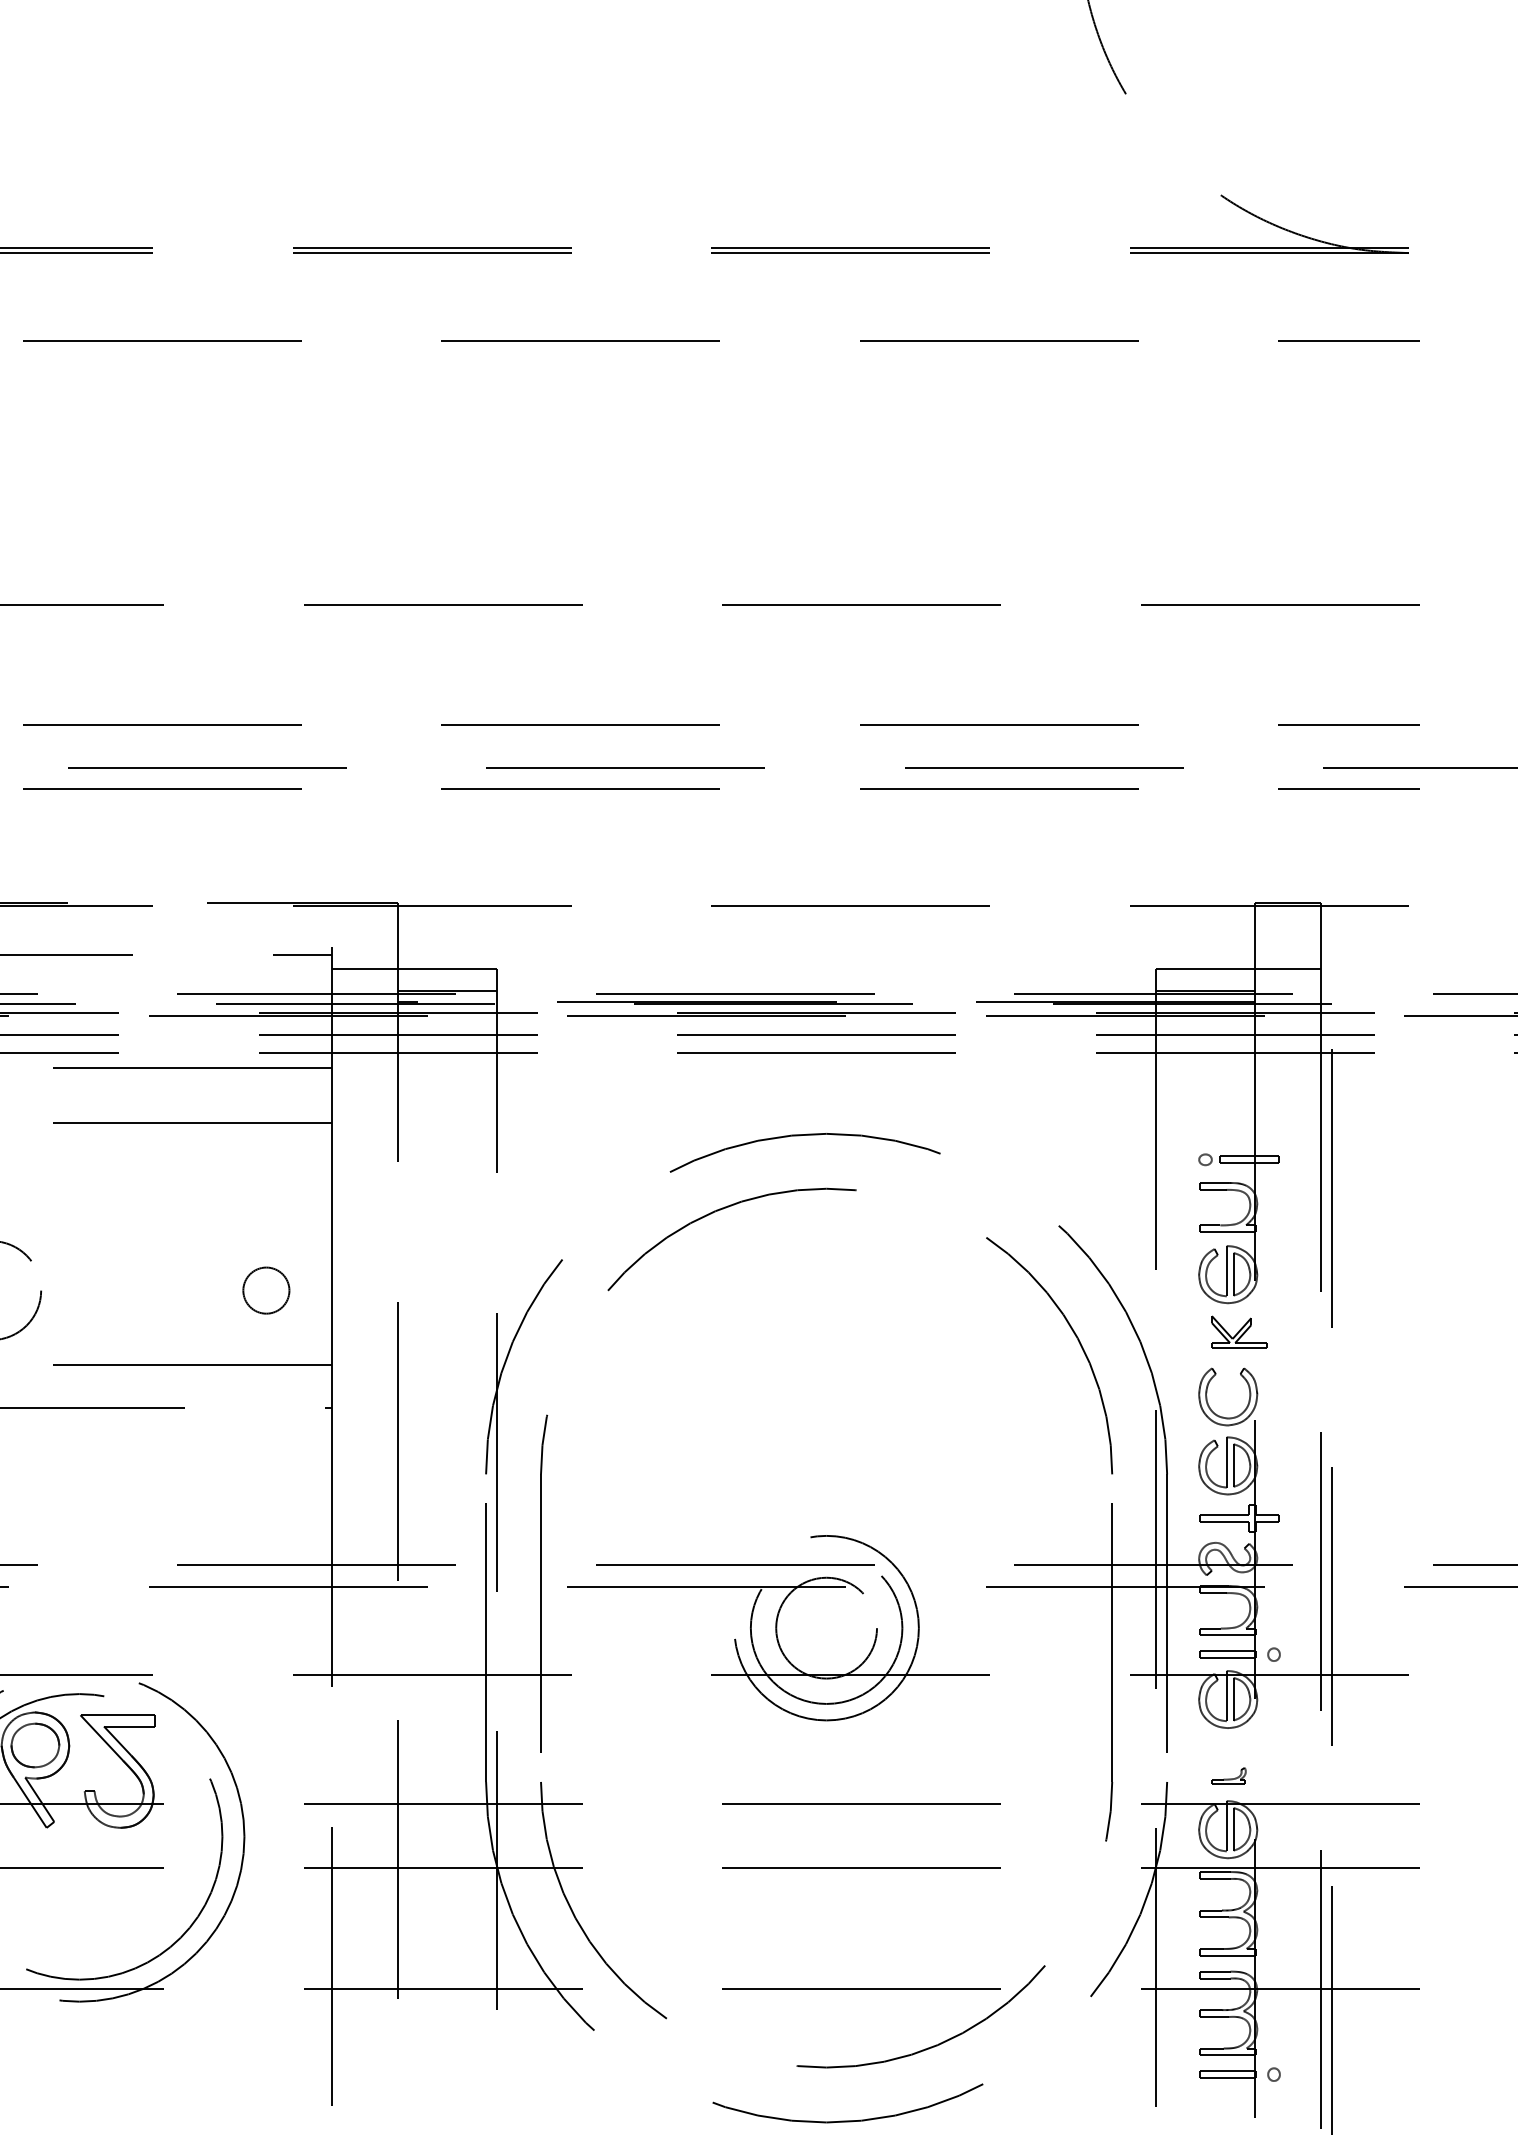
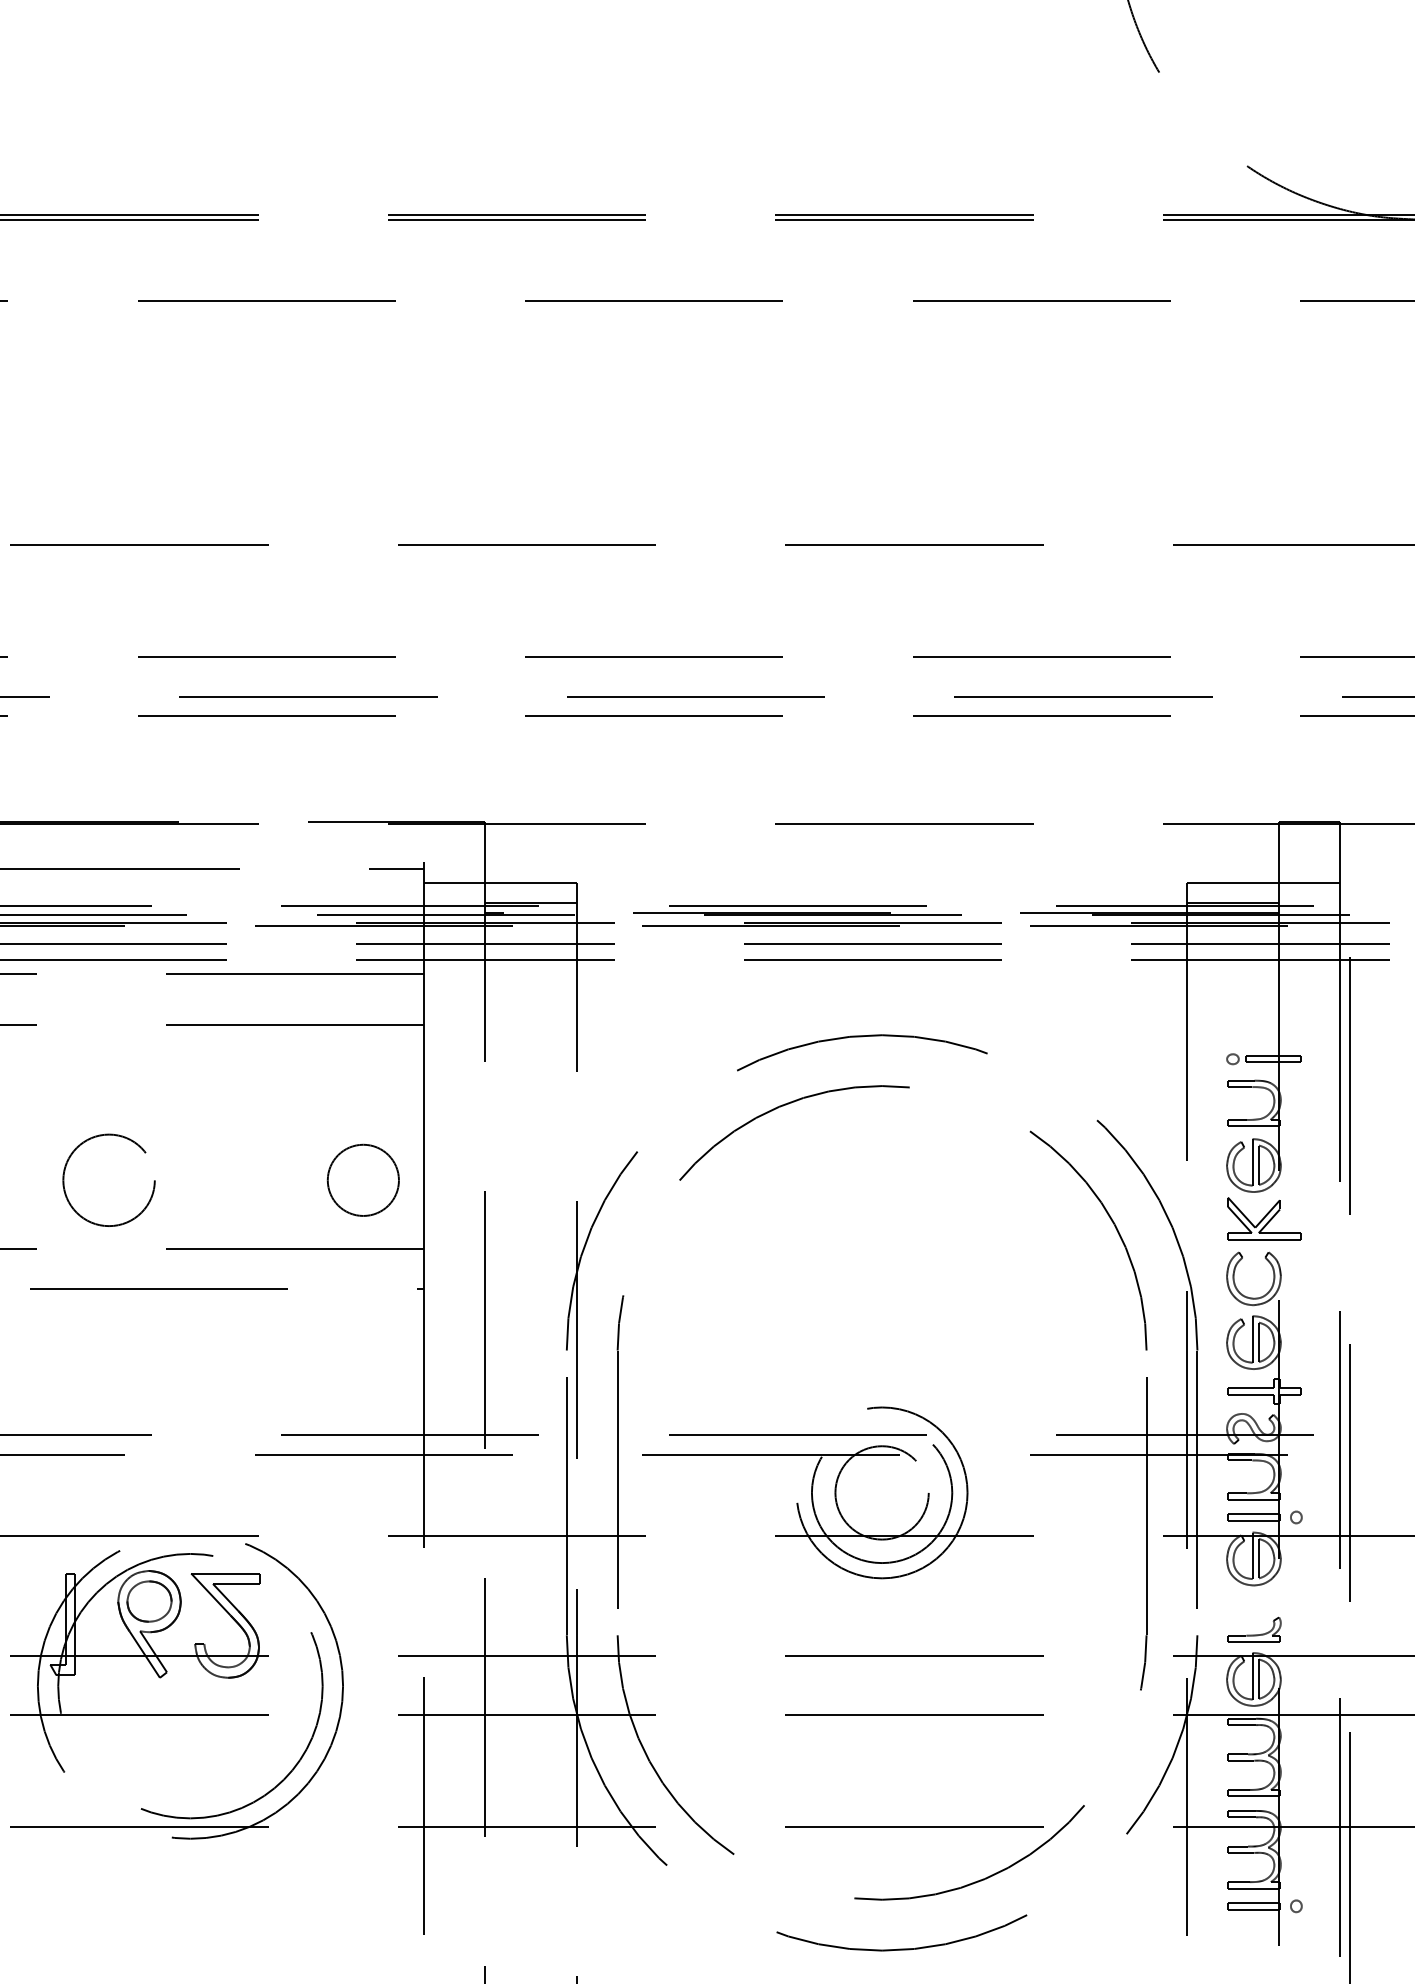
circle: (265, 1289) -> (362, 1179), size x1.67
part: (1239, 1331) -> (1264, 1218), size x1.43
part: (1228, 1775) -> (1254, 1629), size x1.67

